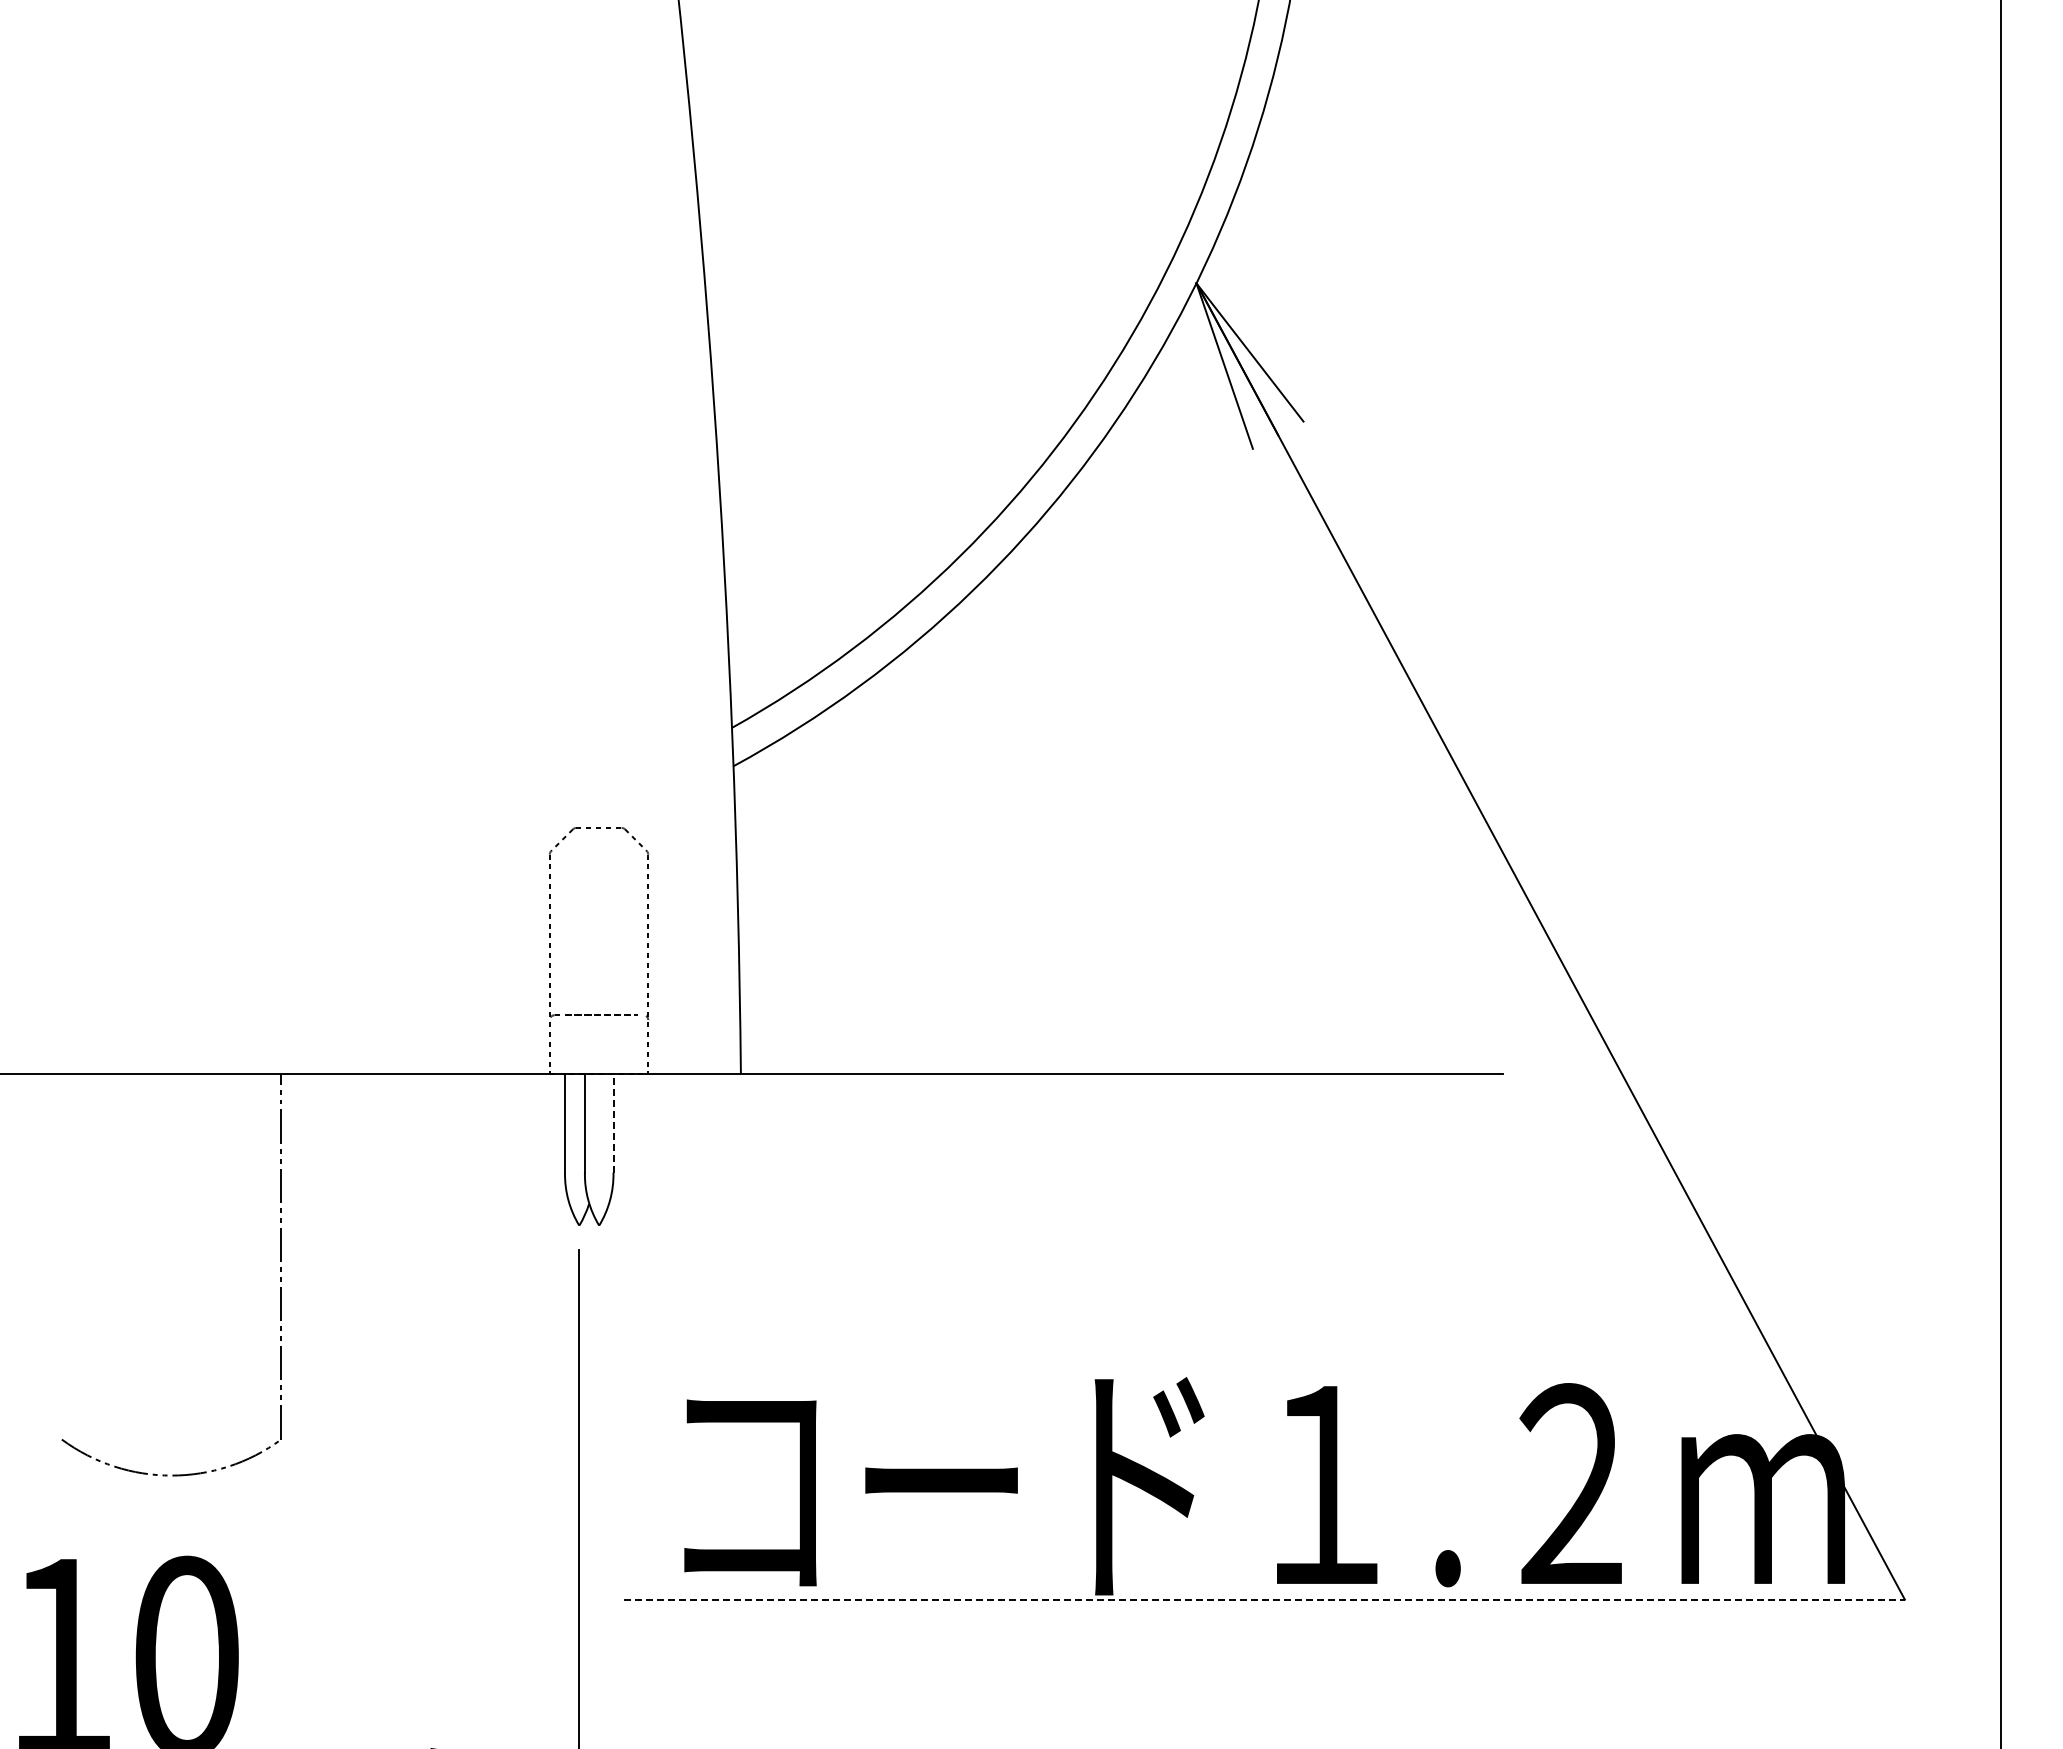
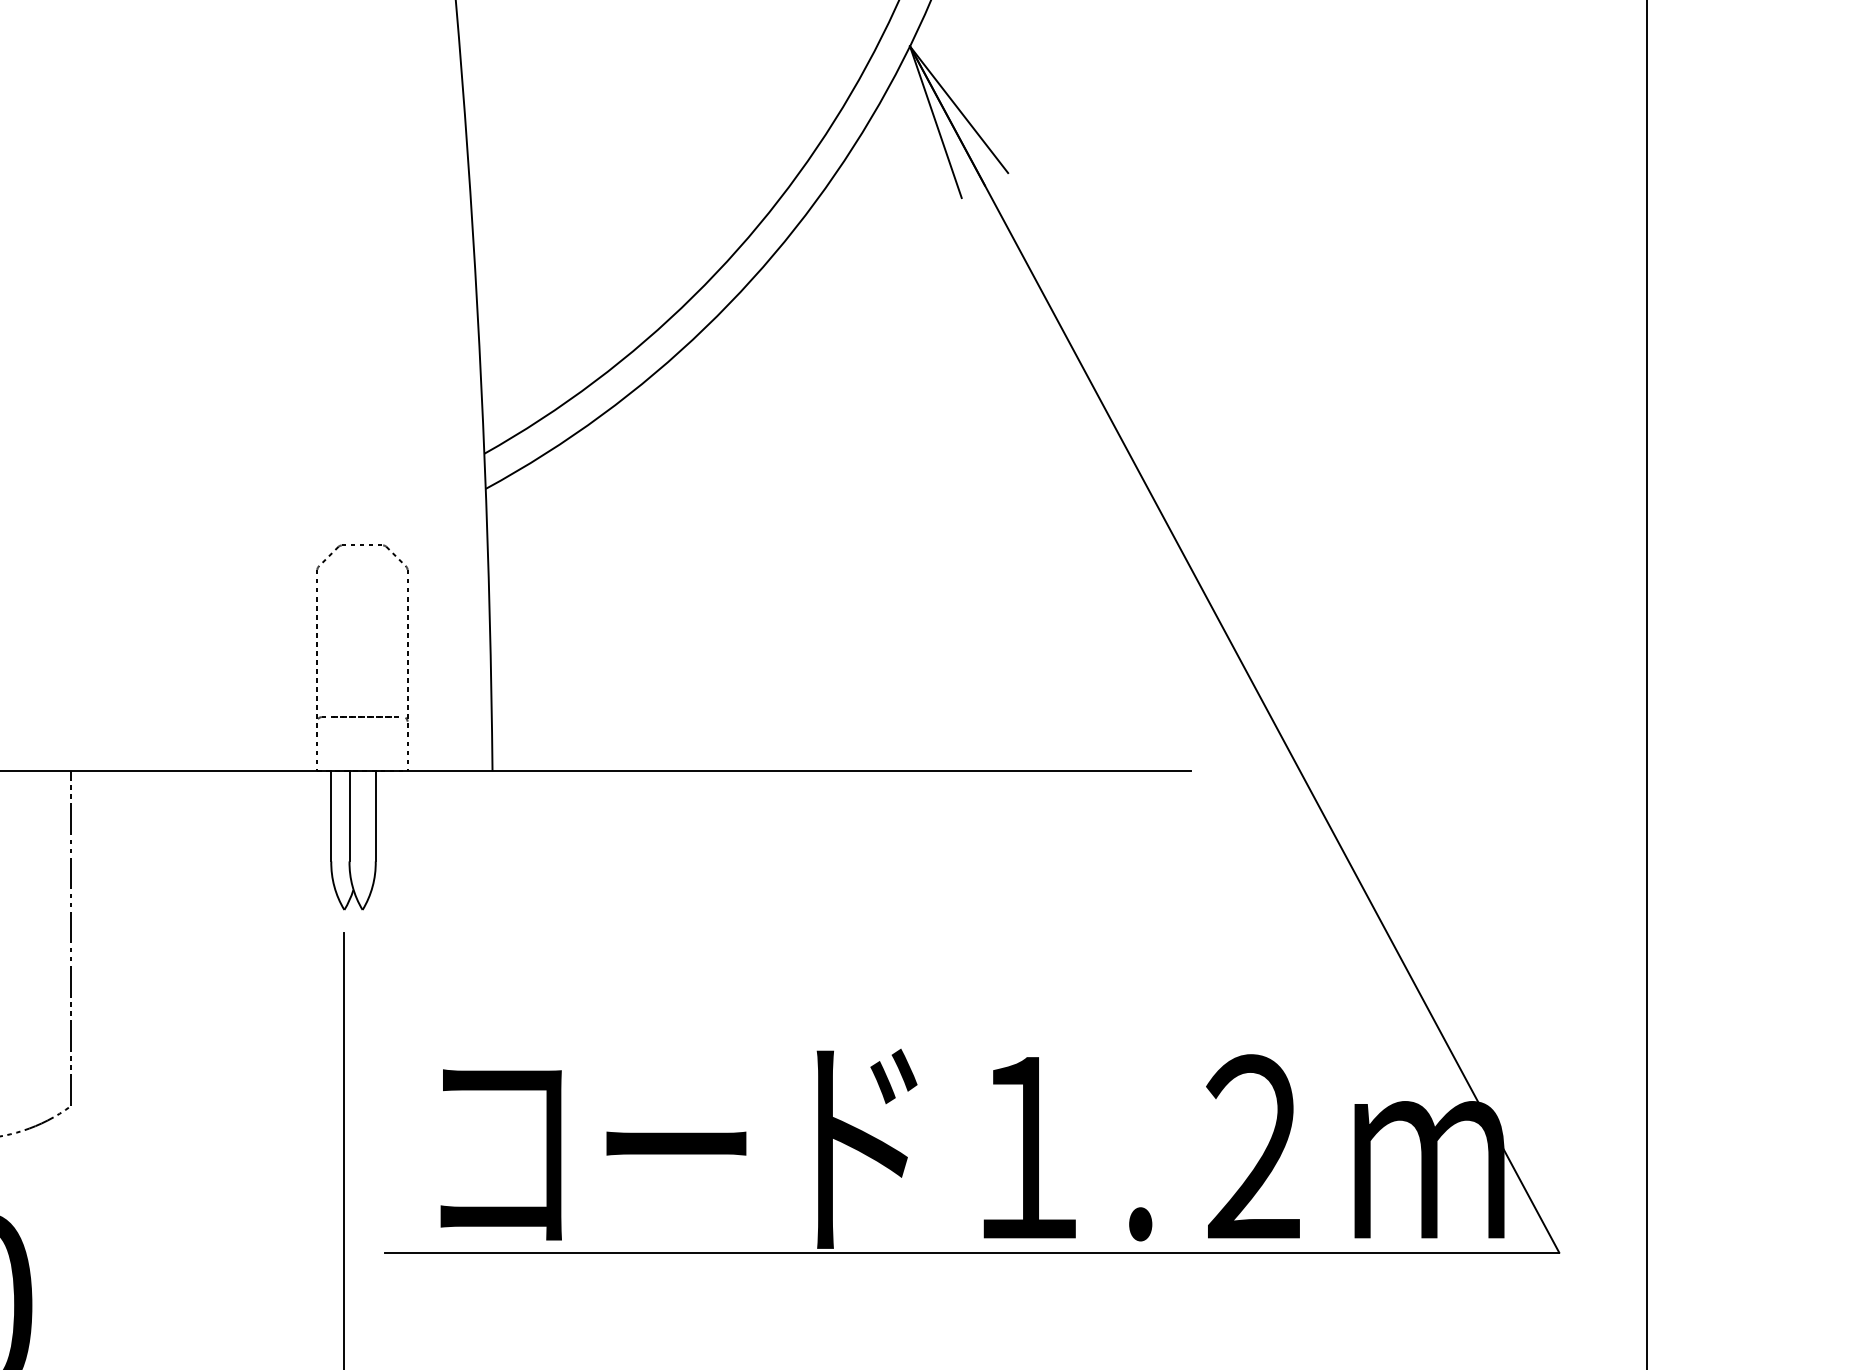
line: (613, 1122) -> (375, 815), dashed -> solid
line: (1264, 1599) -> (972, 1252), dashed -> solid

